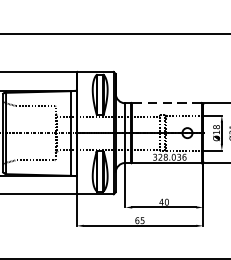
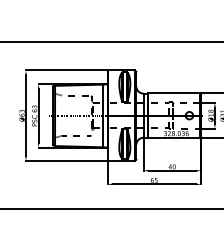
line: (167, 103) -> (174, 93), dashed -> solid

